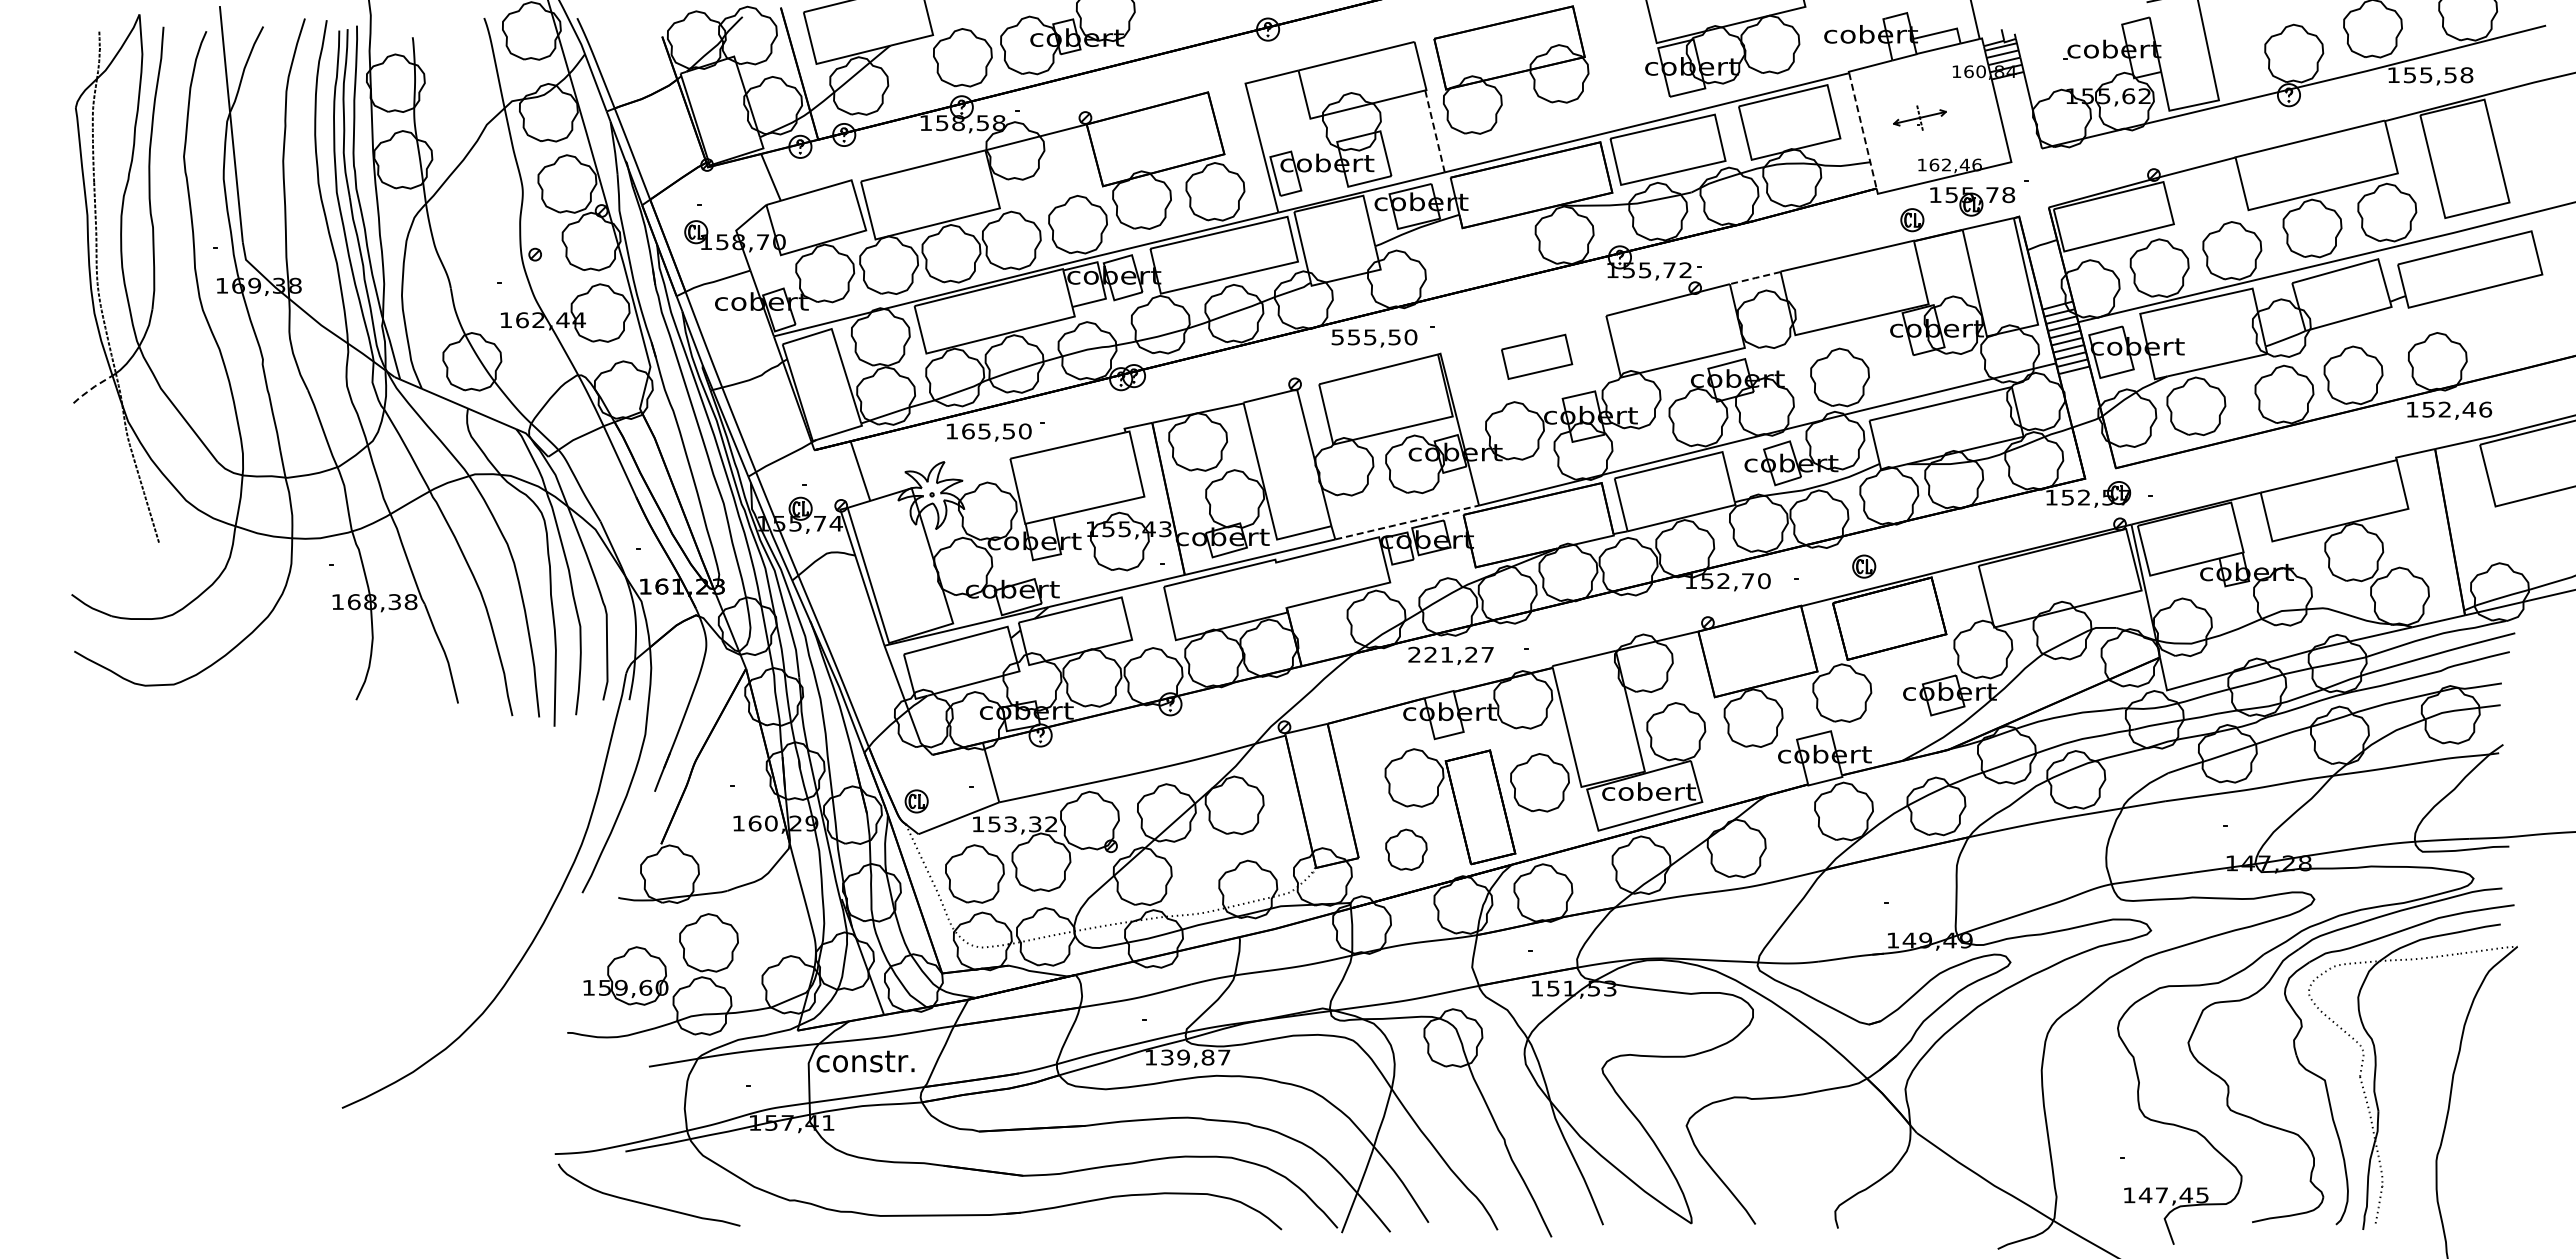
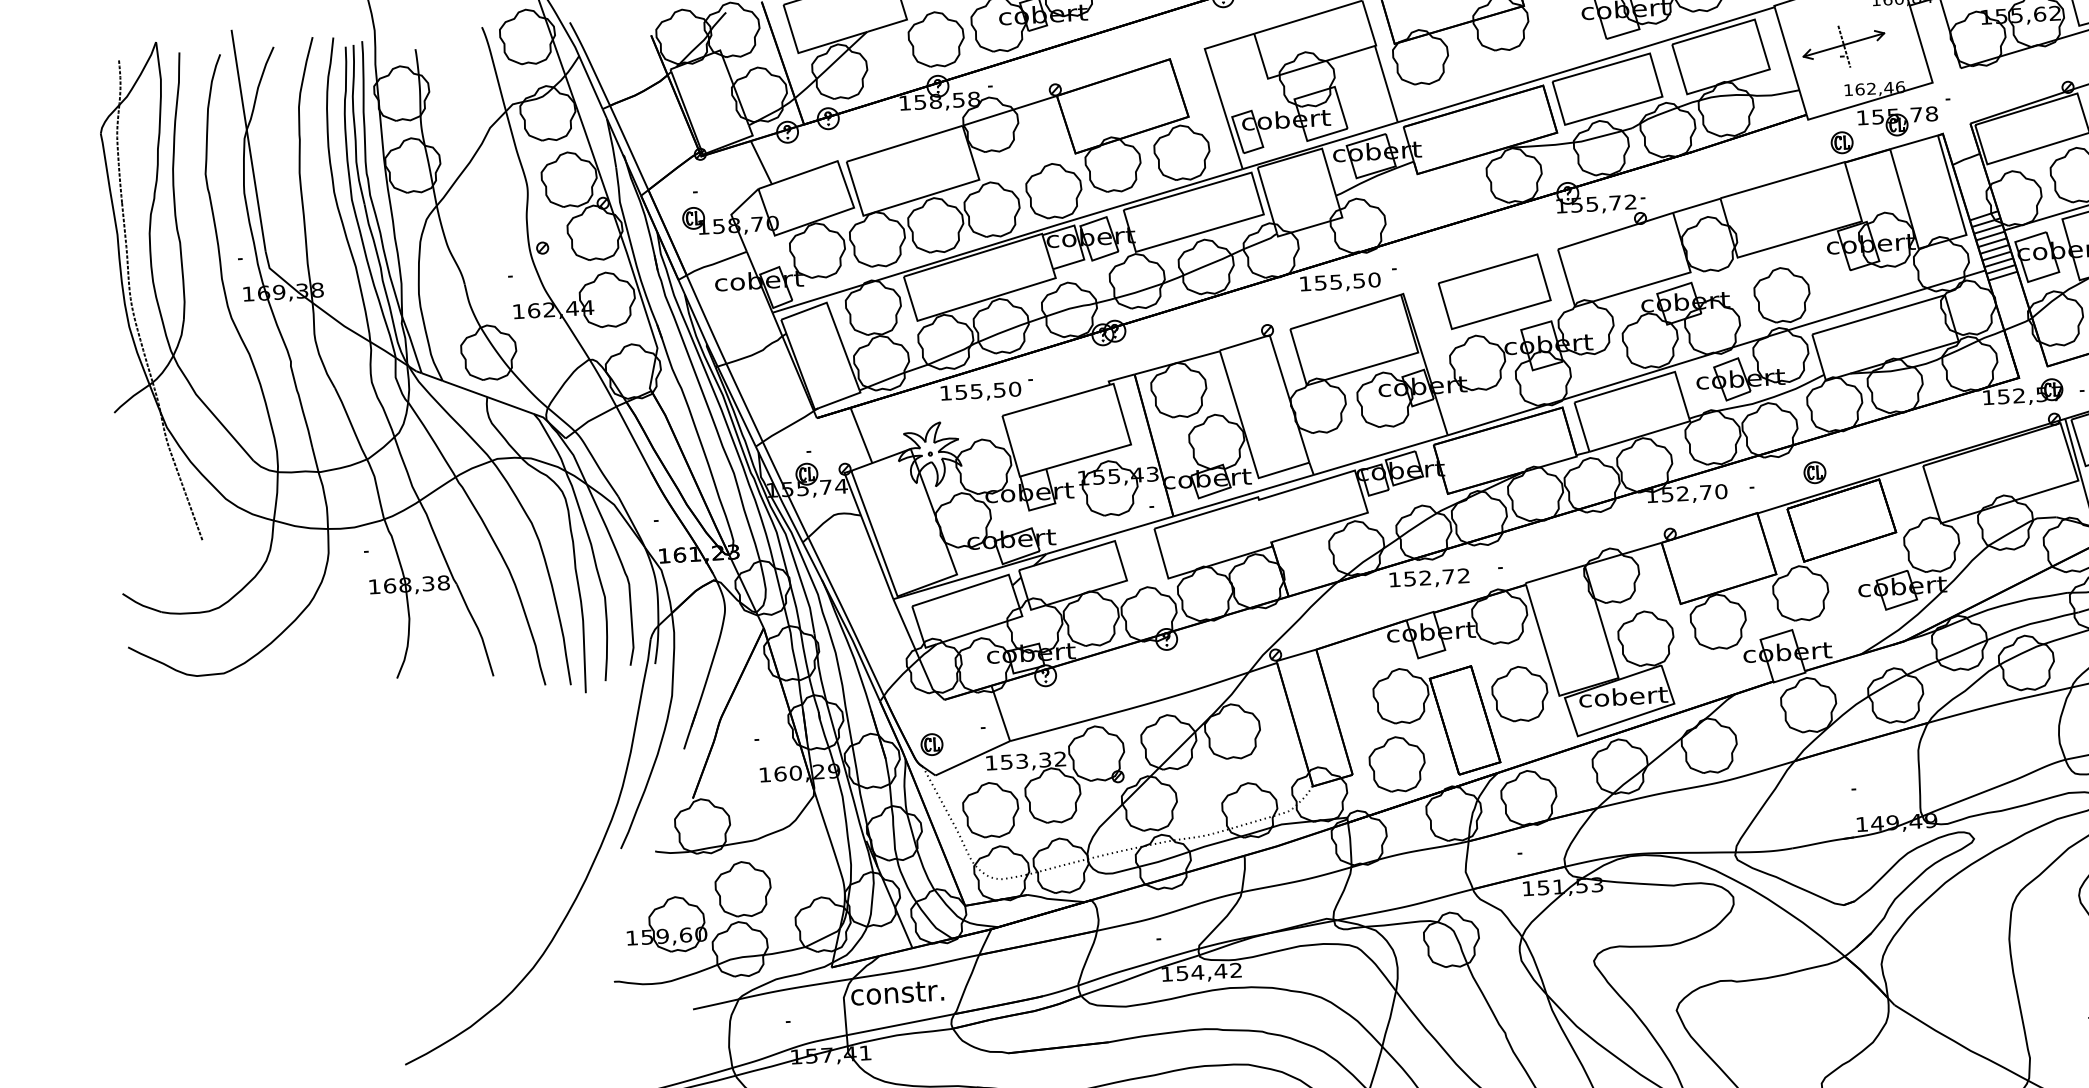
part: (1919, 118) -> (1843, 46), size x1.67
line: (1862, 130) -> (1790, 60), dashed -> solid
line: (1435, 131) -> (1386, 84), dashed -> solid
line: (1755, 278) -> (1697, 206), dashed -> solid
text: (1337, 337) -> (1305, 284), 555,50 -> 155,50
part: (1536, 356) -> (1494, 291), size x1.67
line: (92, 388) -> (131, 397), dashed -> solid
text: (968, 431) -> (961, 392), 165,50 -> 155,50
line: (1407, 522) -> (1381, 455), dashed -> solid
text: (1450, 654) -> (1428, 577), 221,27 -> 152,72
part: (1406, 849) -> (1397, 764), size x1.43
text: (1195, 1057) -> (1209, 971), 139,87 -> 154,42

